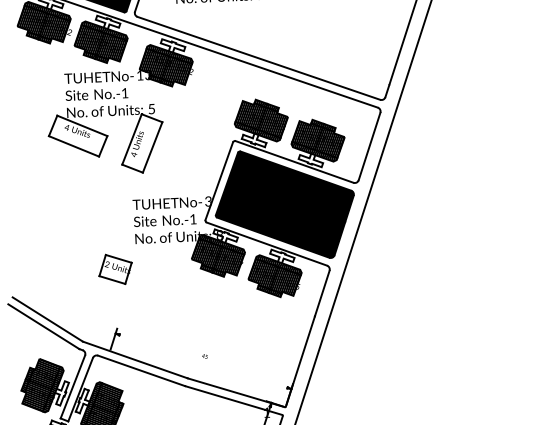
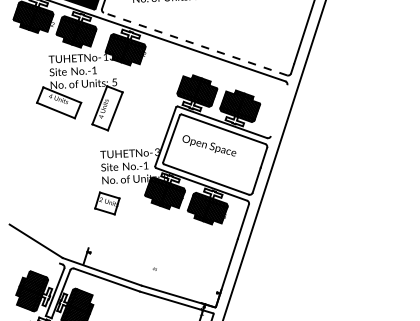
line: (258, 58) -> (195, 44), solid -> dashed
line: (368, 146) -> (278, 110), removed
fill: (285, 204) -> (215, 154), removed
part: (115, 269) -> (107, 203), moved
line: (44, 326) -> (33, 246), removed

